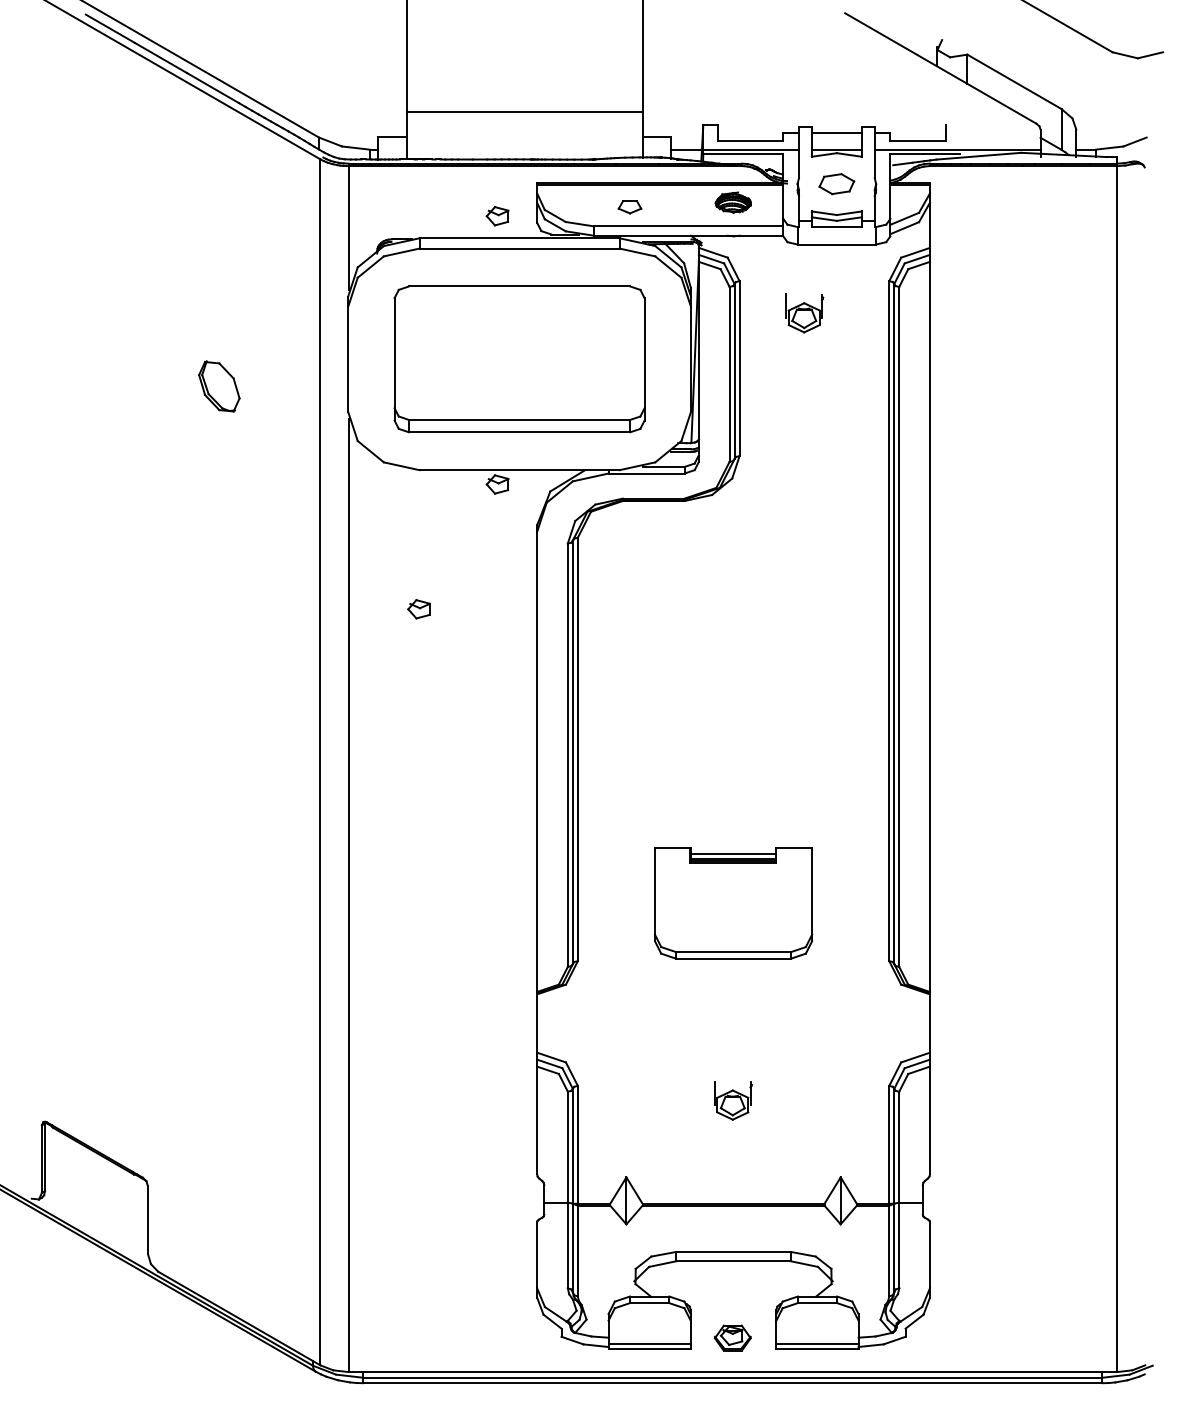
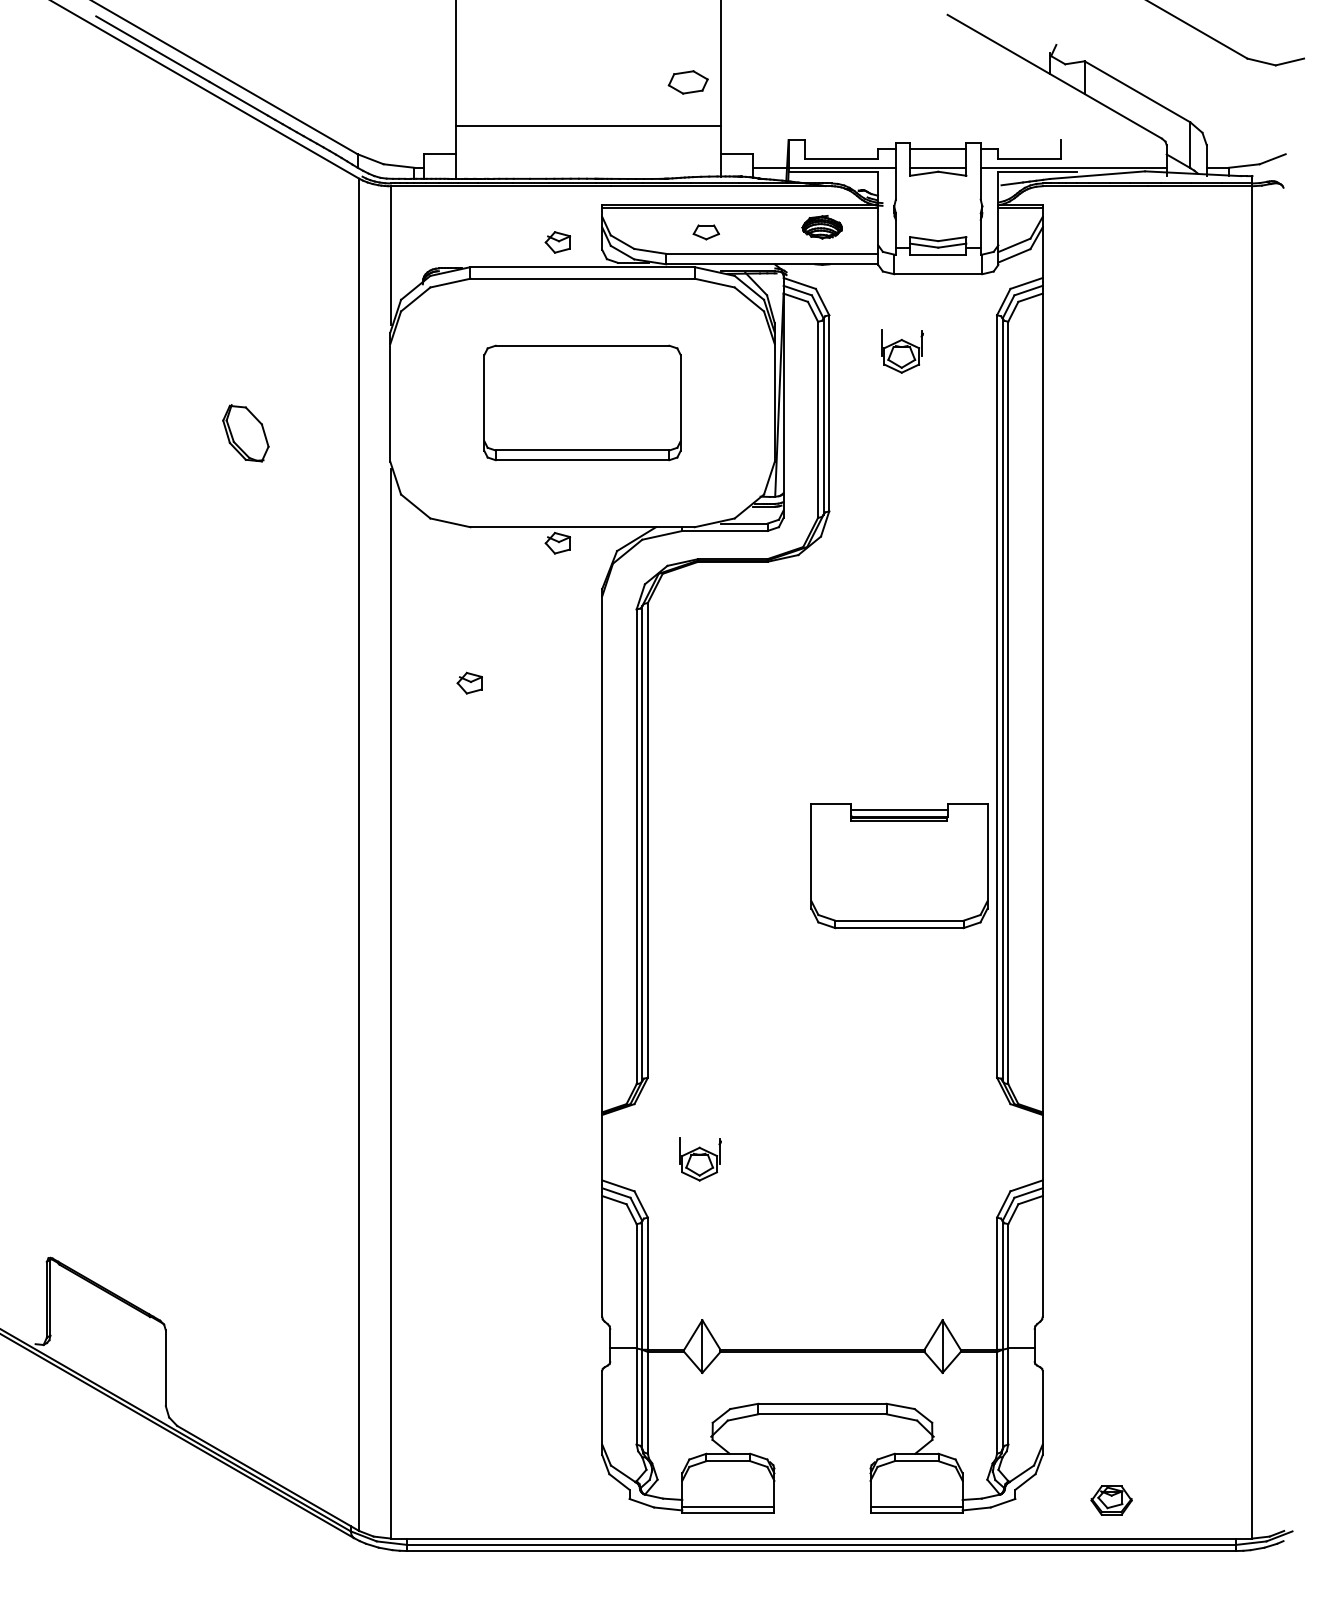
part: (836, 184) -> (687, 82), moved
part: (519, 358) -> (582, 402), size x0.7
part: (733, 903) -> (899, 866), moved
part: (733, 1100) -> (700, 1159), moved
part: (732, 1338) -> (1111, 1500), moved

